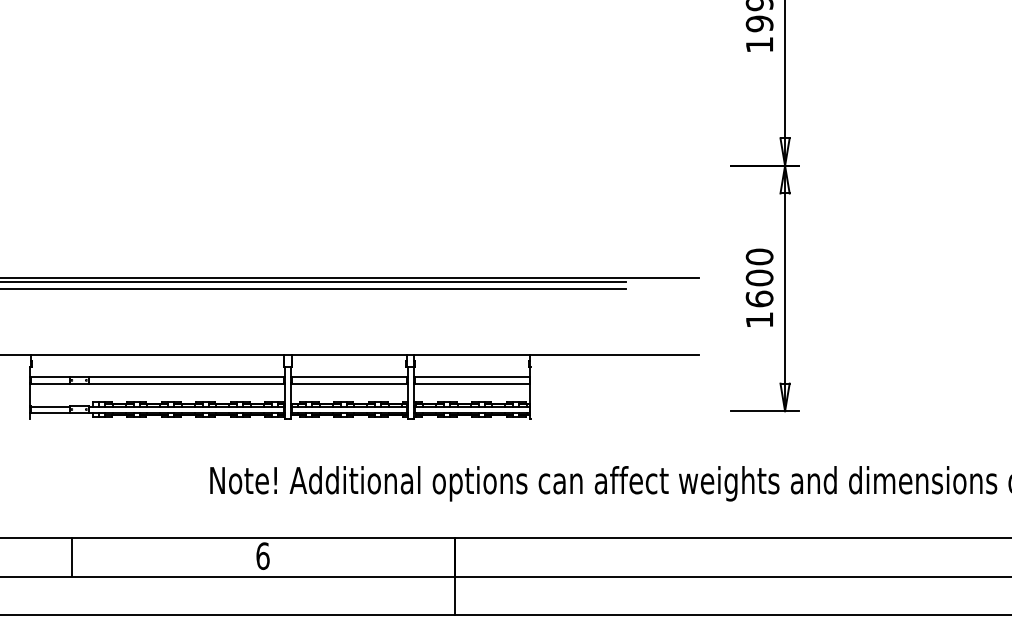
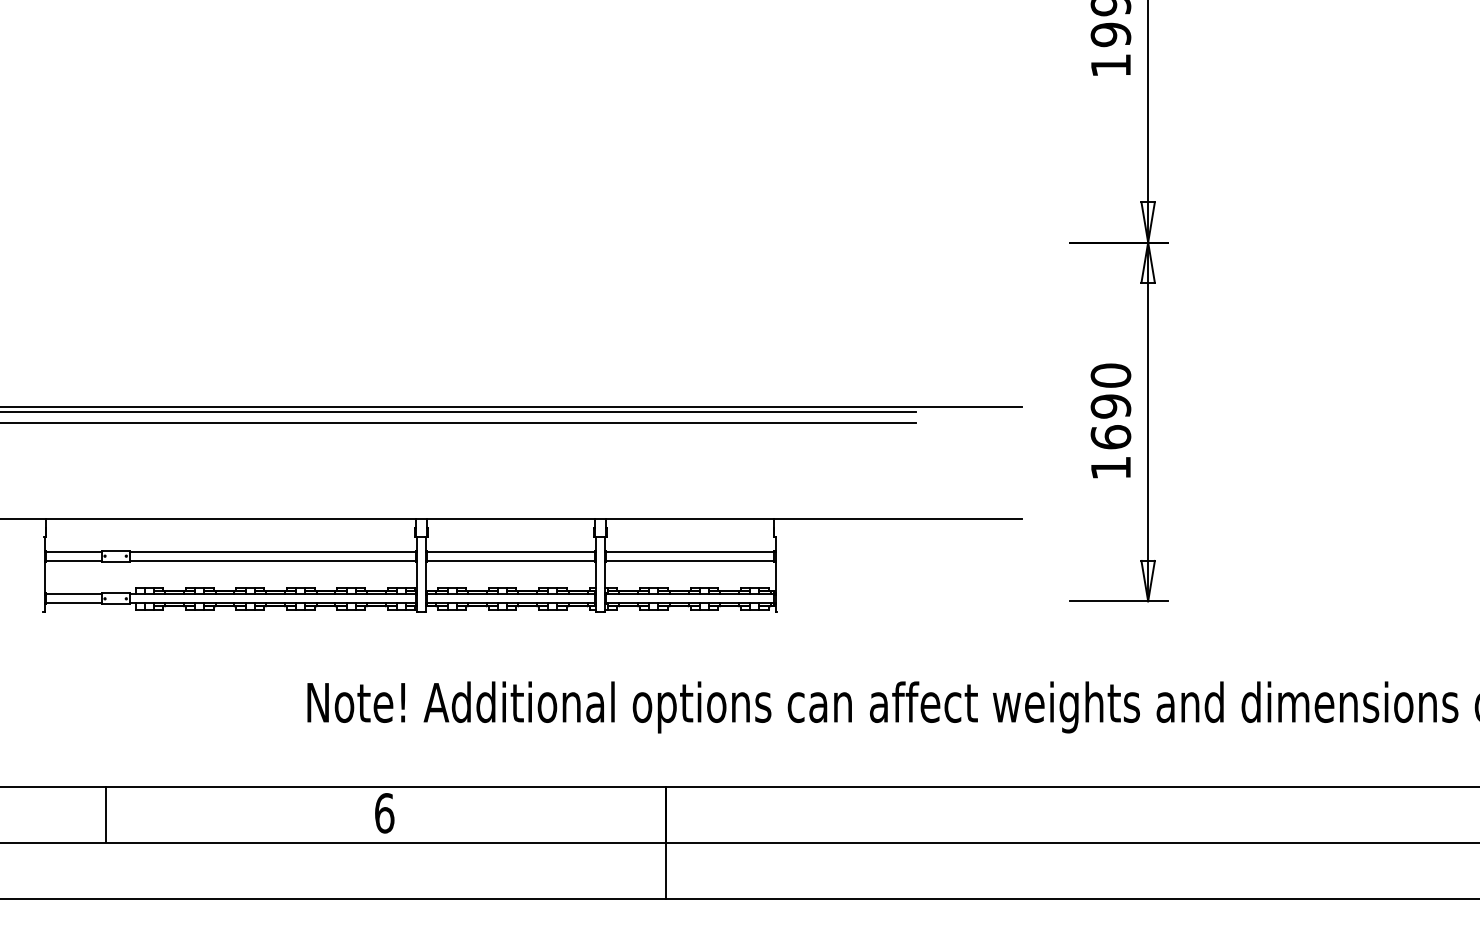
text: (759, 277) -> (1110, 405), 1600 -> 1690

